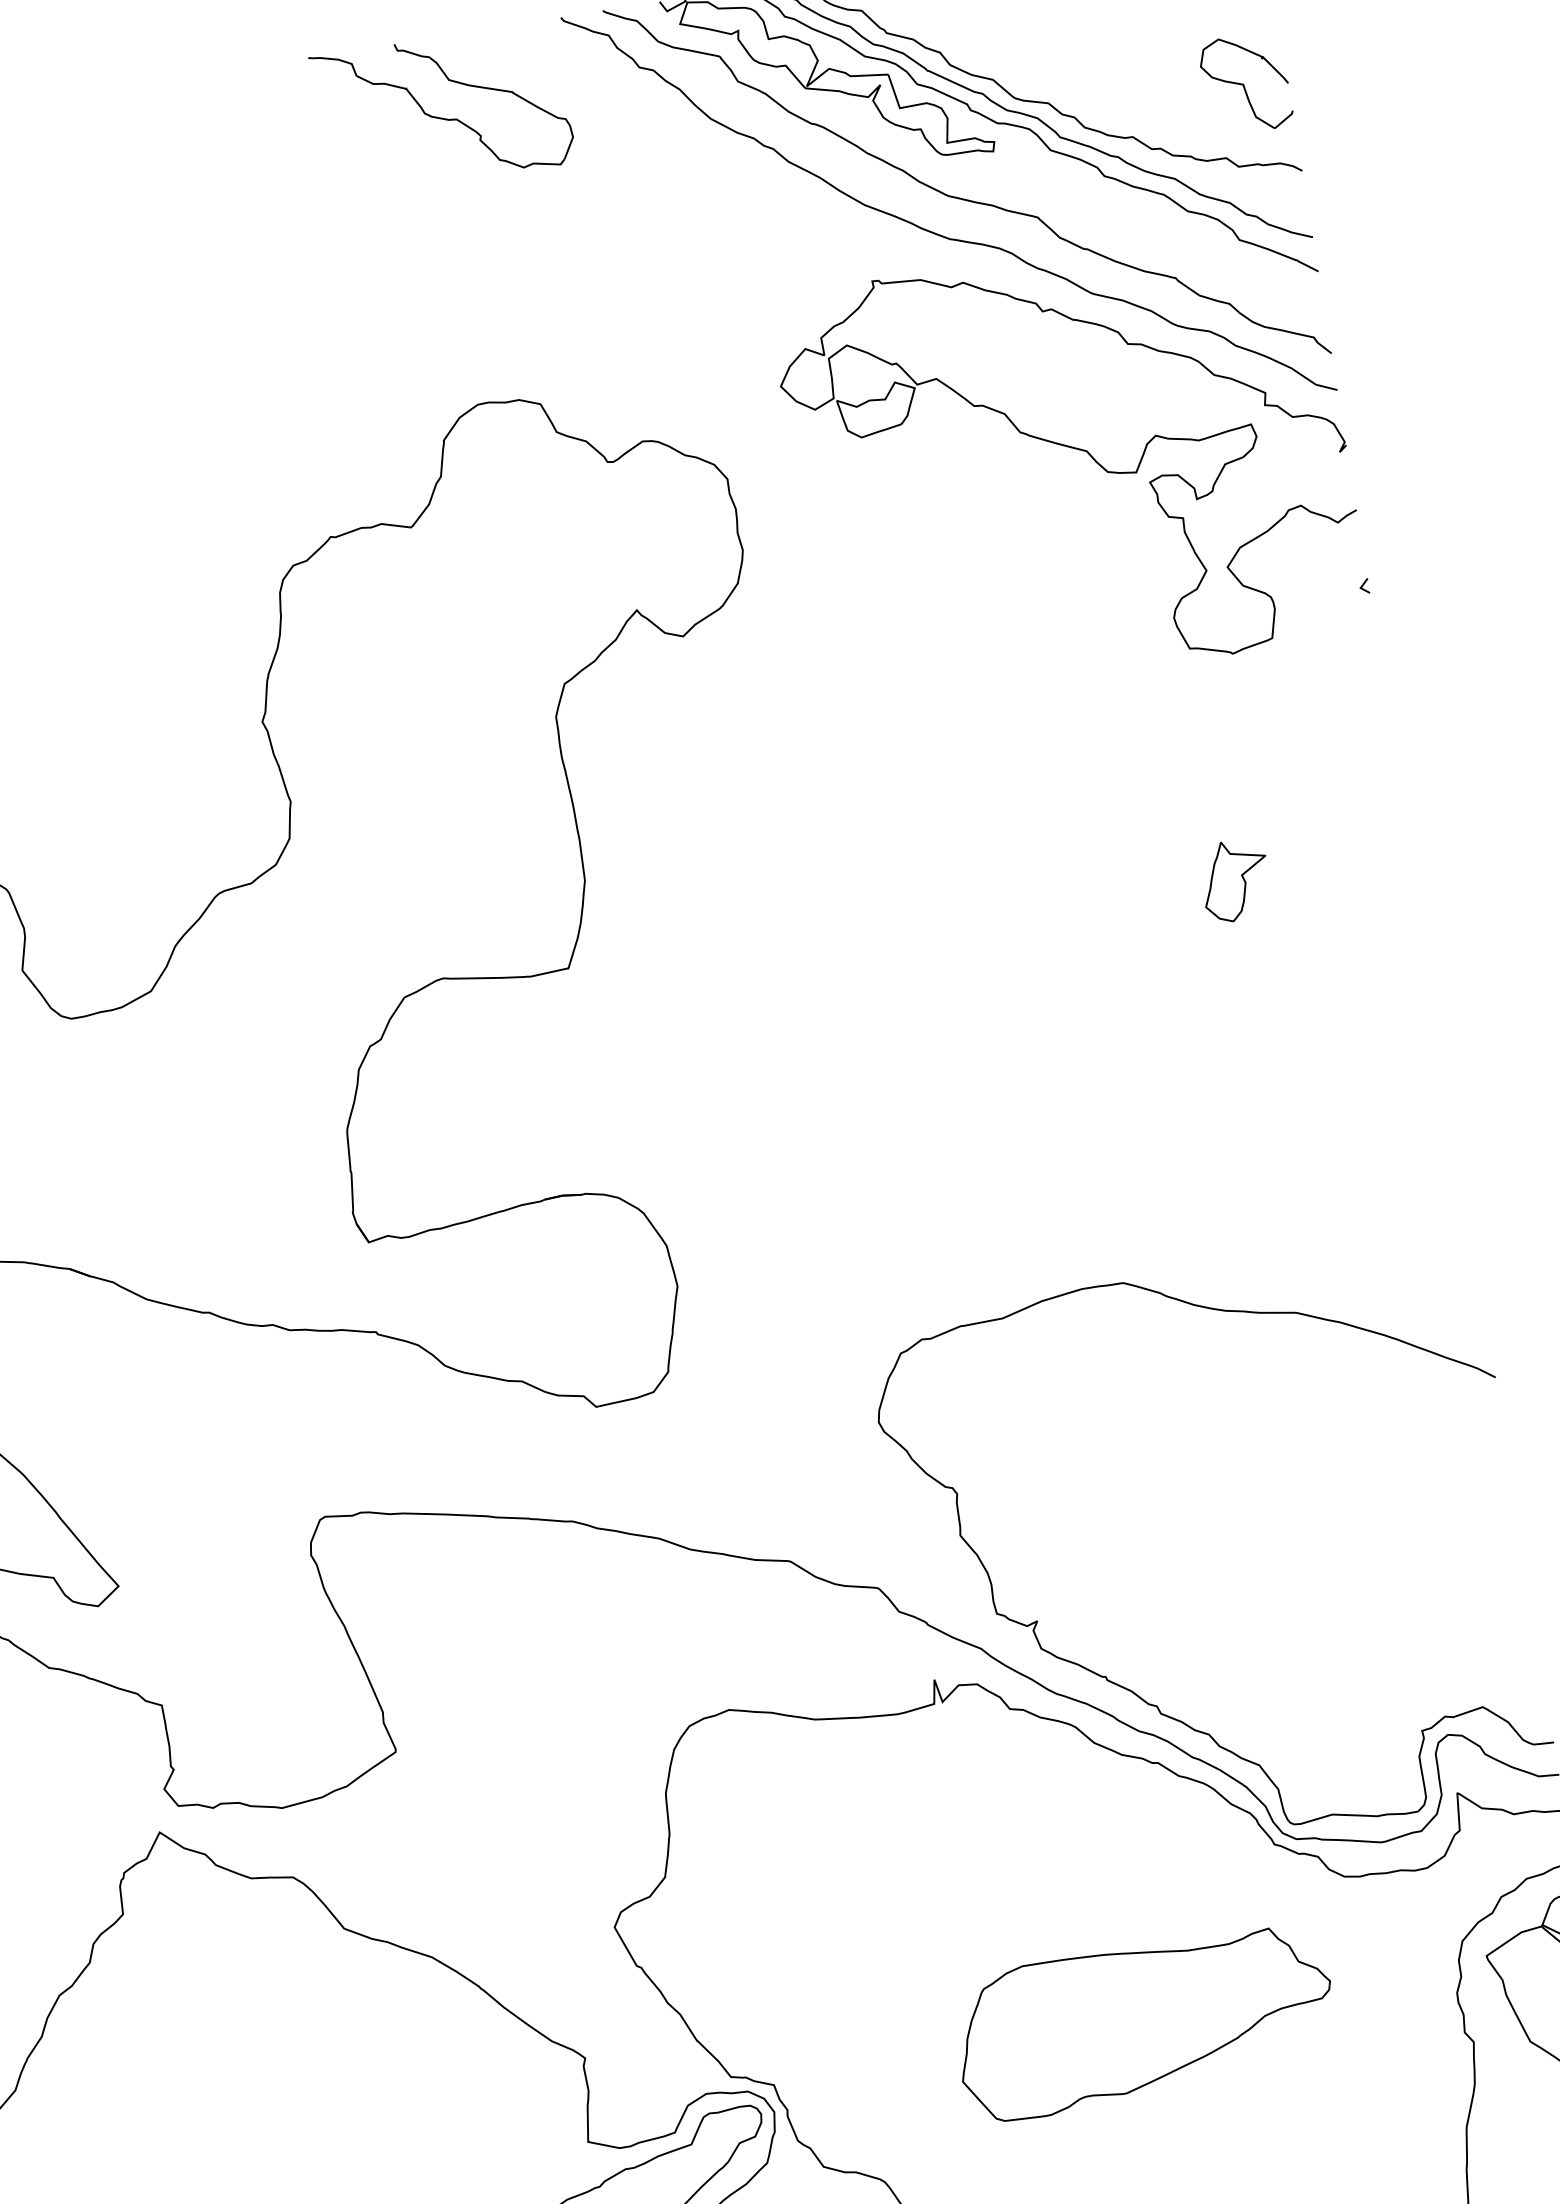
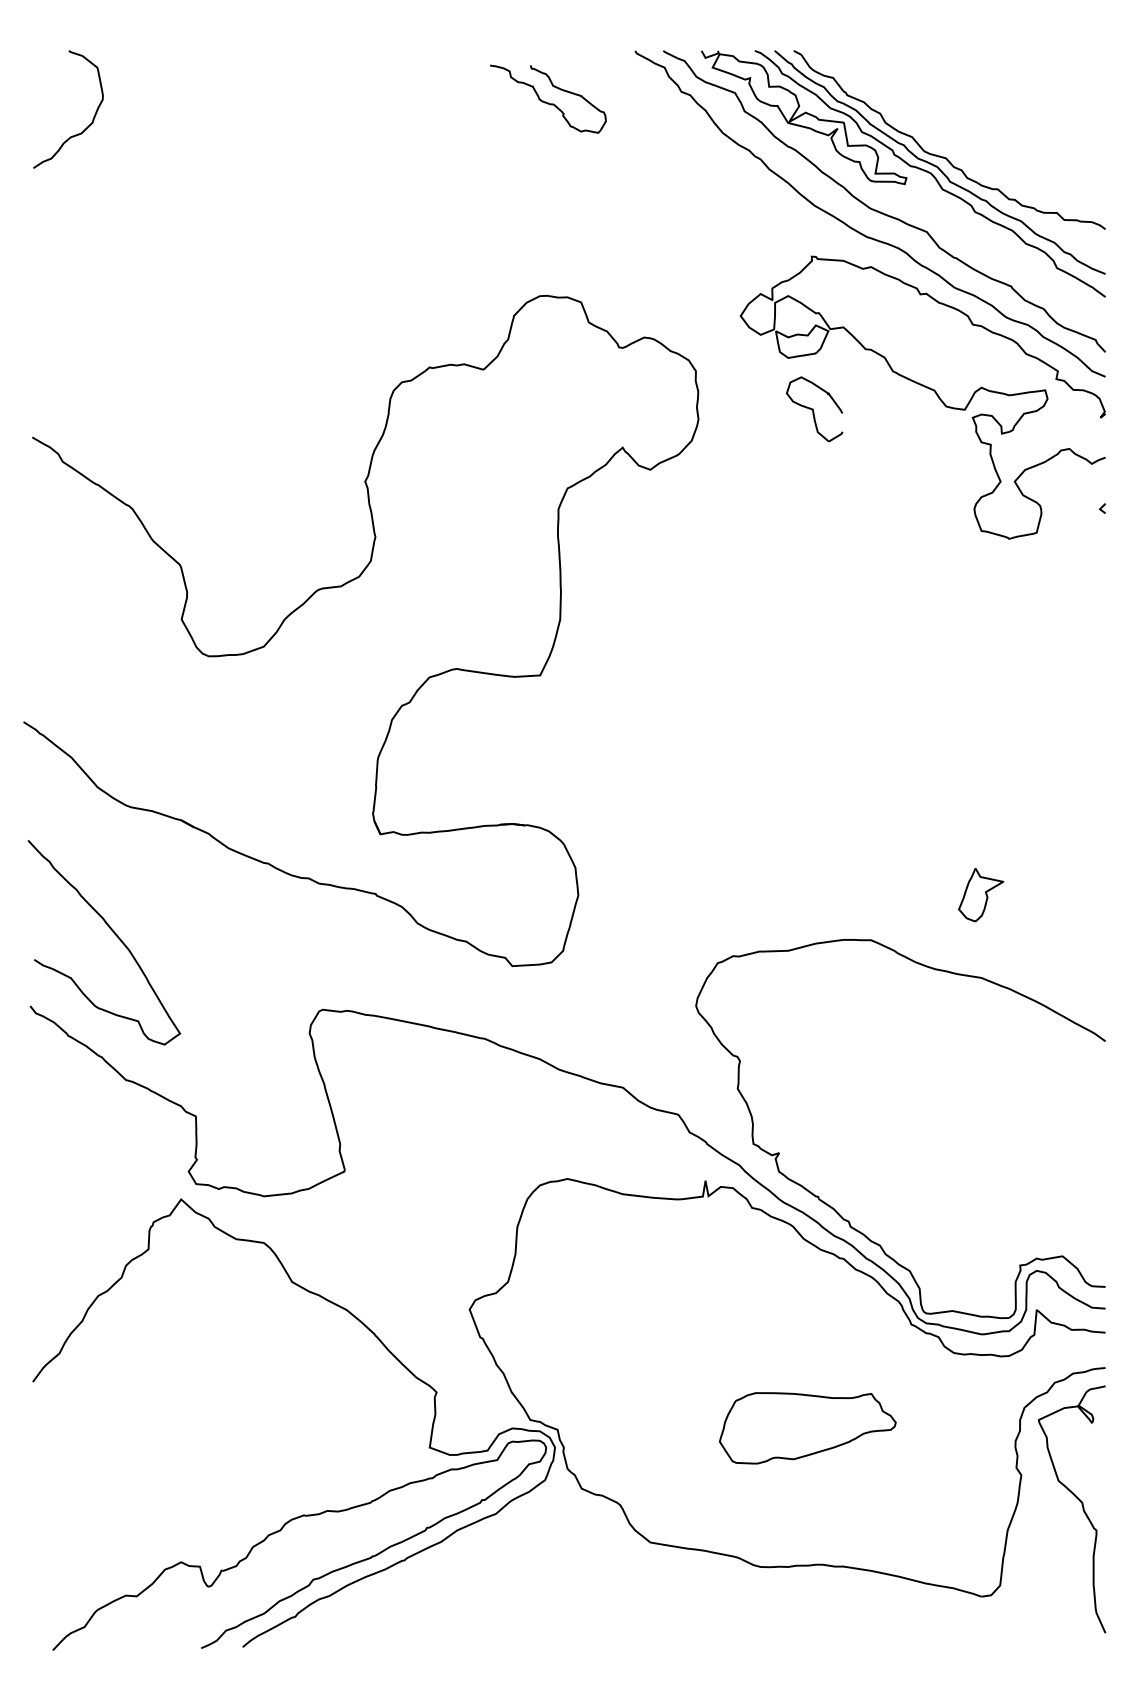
part: (1245, 84) -> (814, 409), moved
part: (443, 110) -> (548, 99), size x0.7
part: (1236, 881) -> (981, 895), moved
part: (1144, 2023) -> (807, 1428), size x0.7

